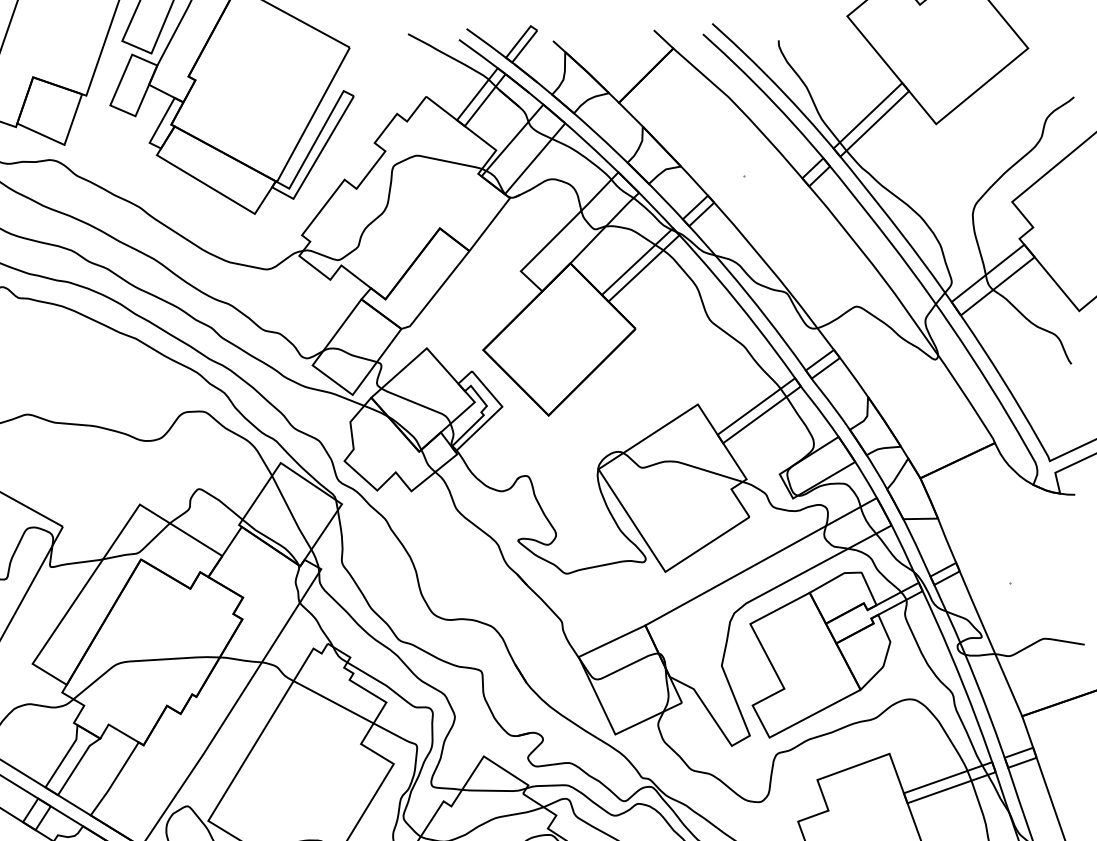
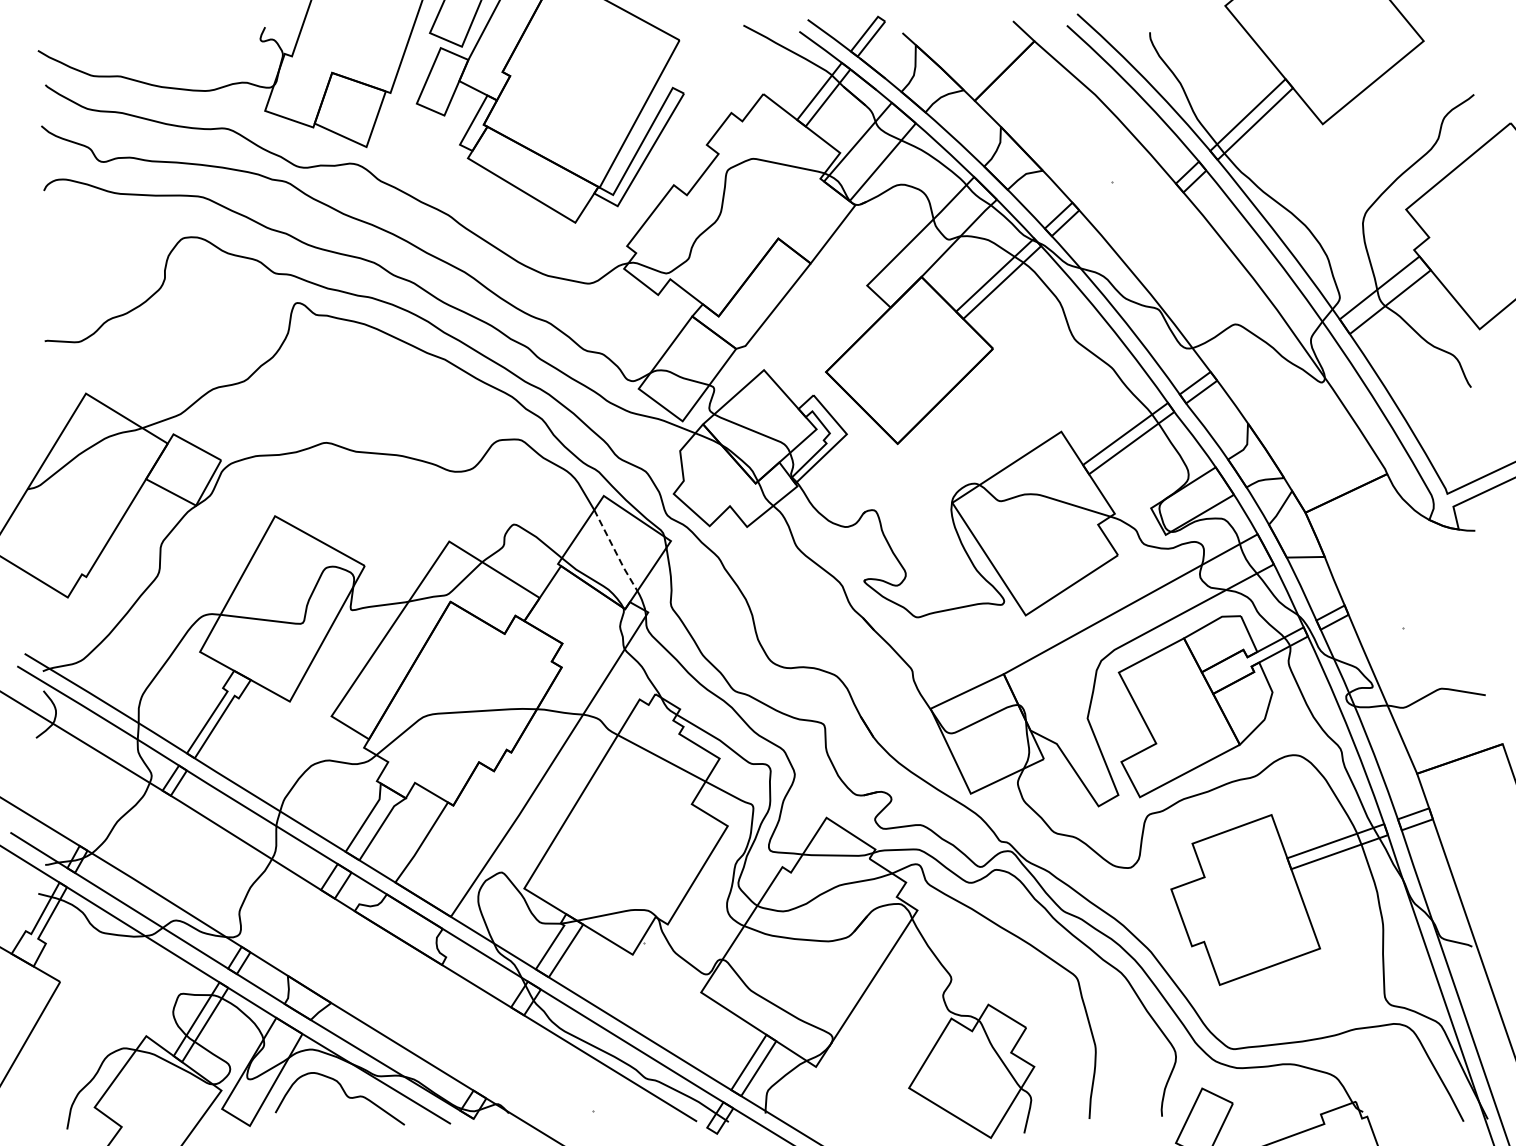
line: (291, 513) -> (615, 551), solid -> dashed

